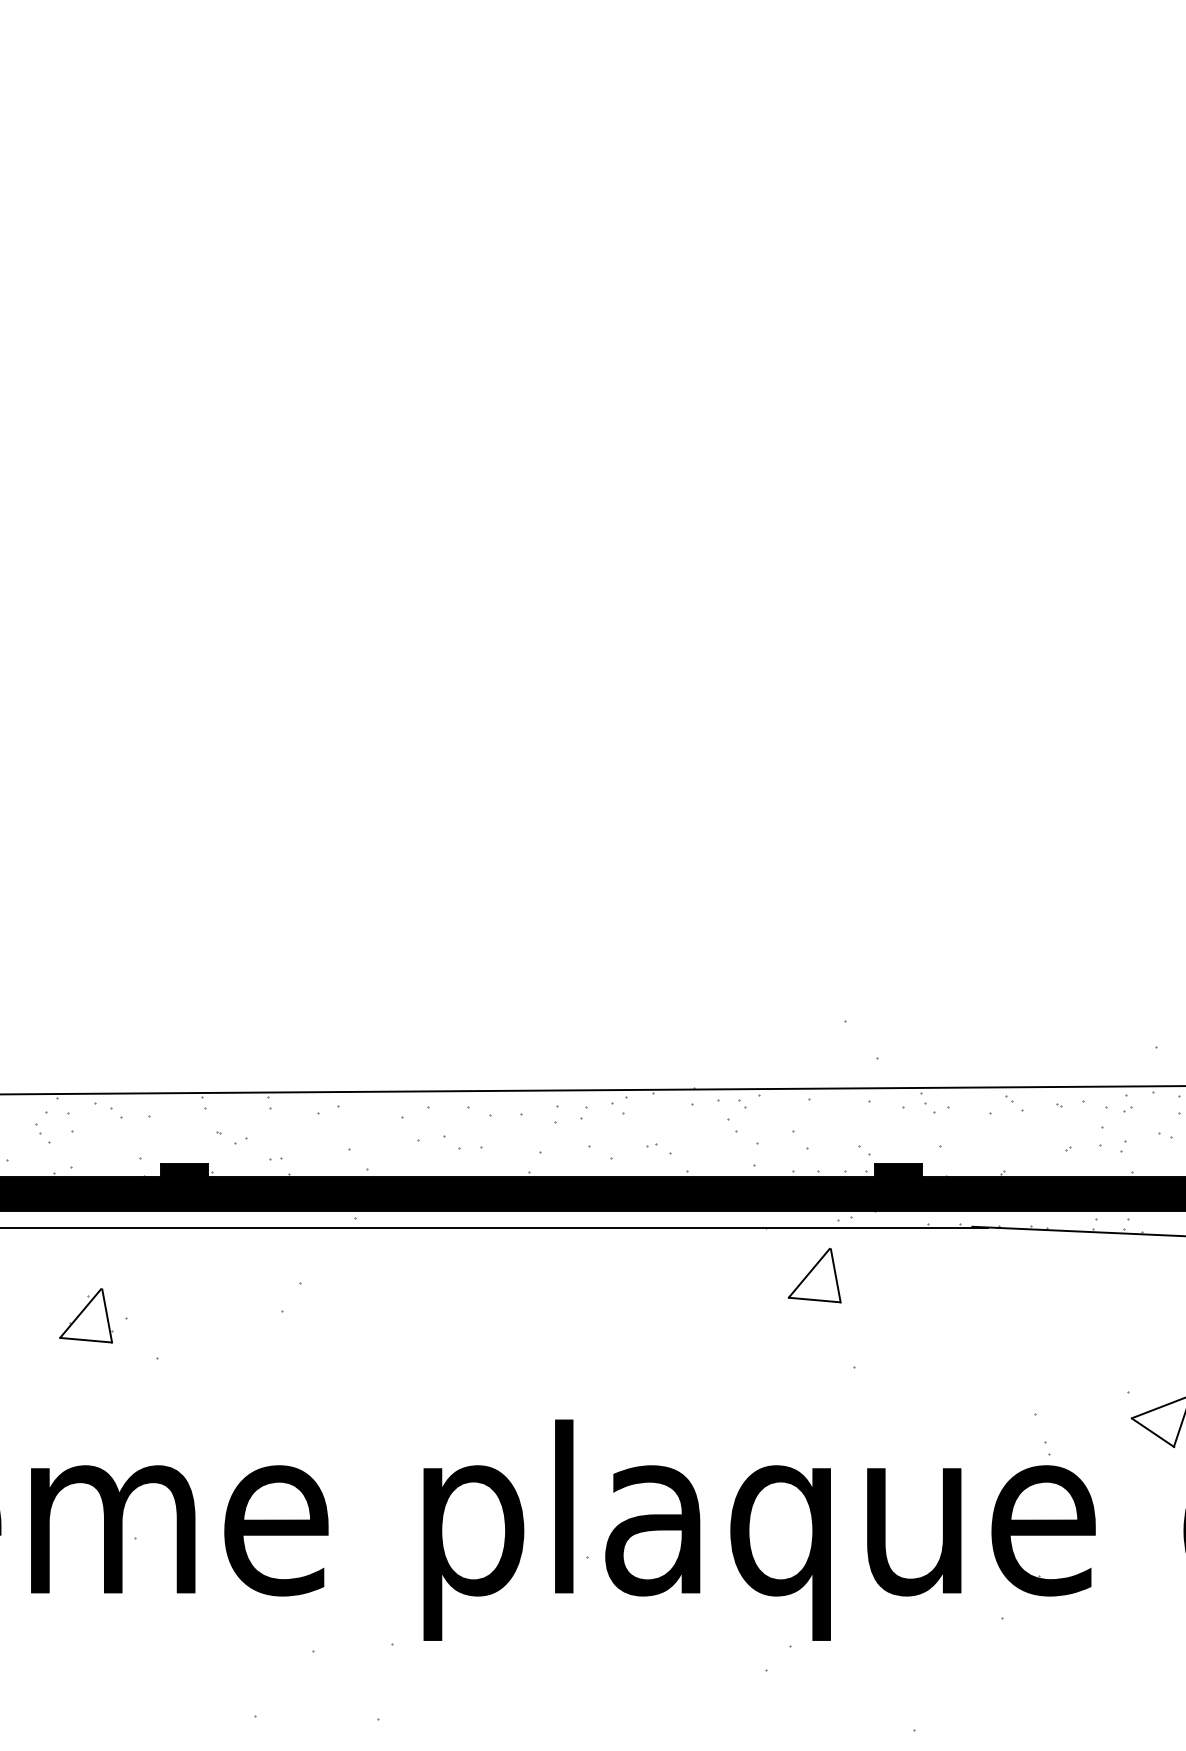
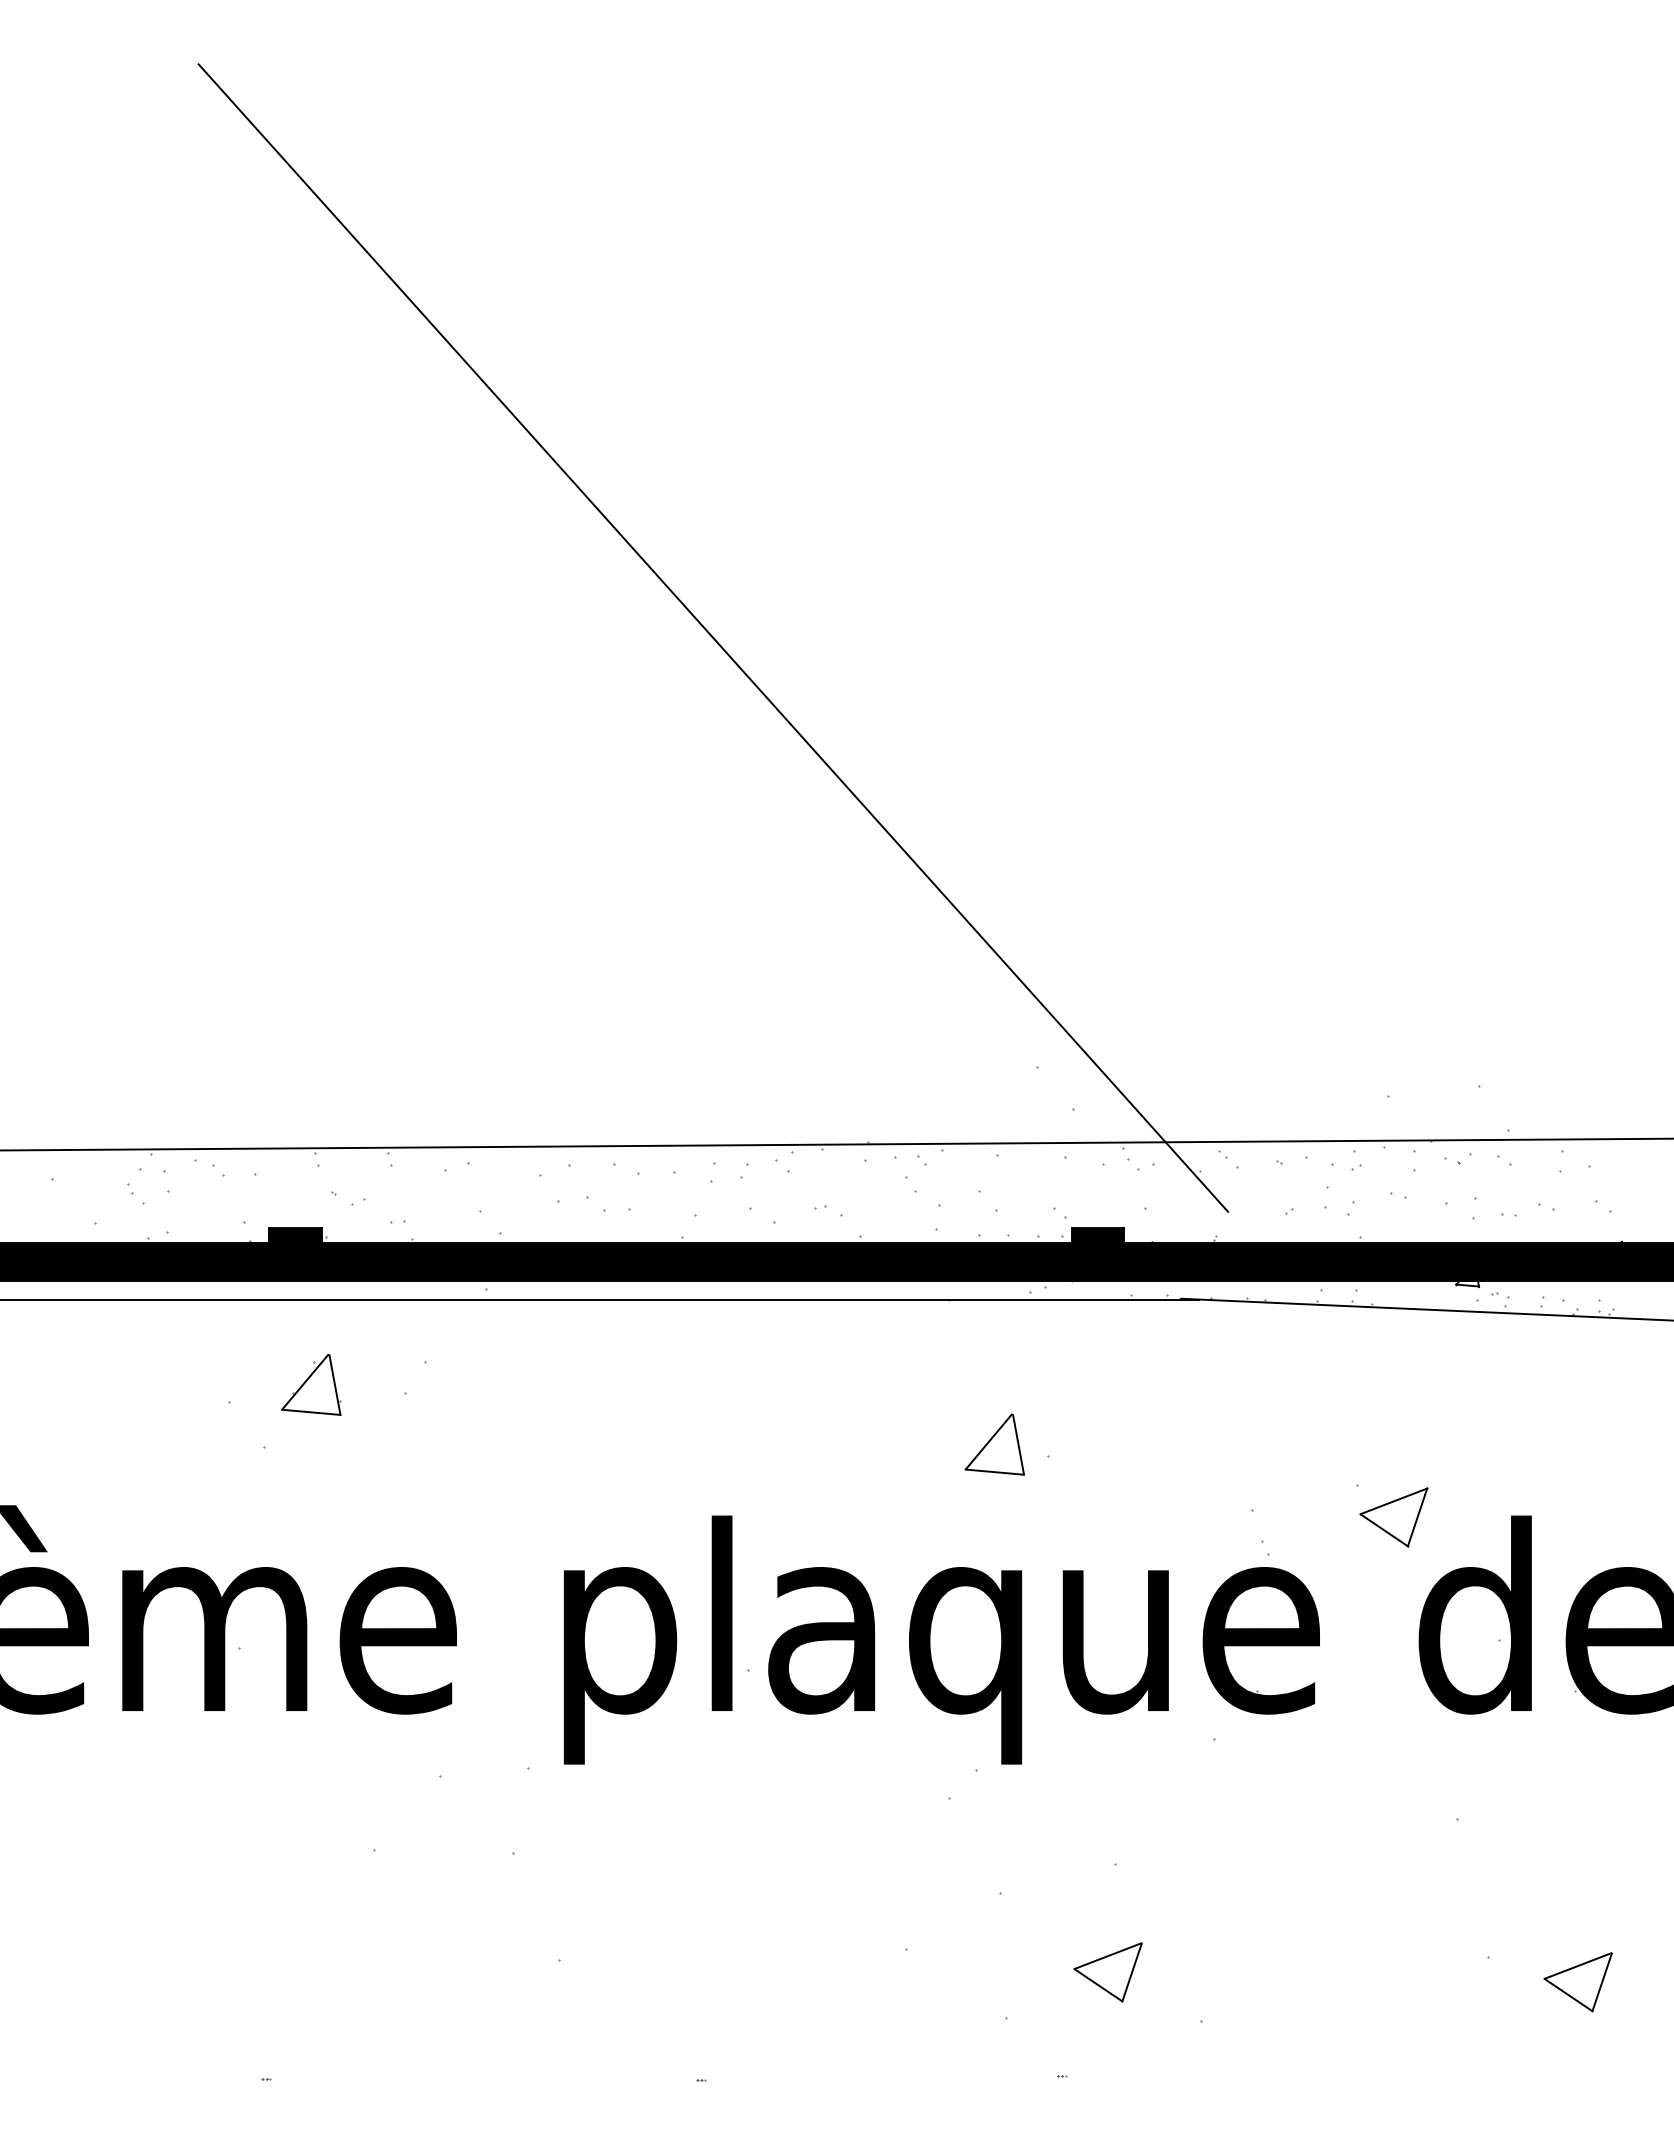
line: (556, 638) -> (713, 637), added
part: (814, 1275) -> (994, 1444), moved
part: (86, 1315) -> (311, 1384), moved

